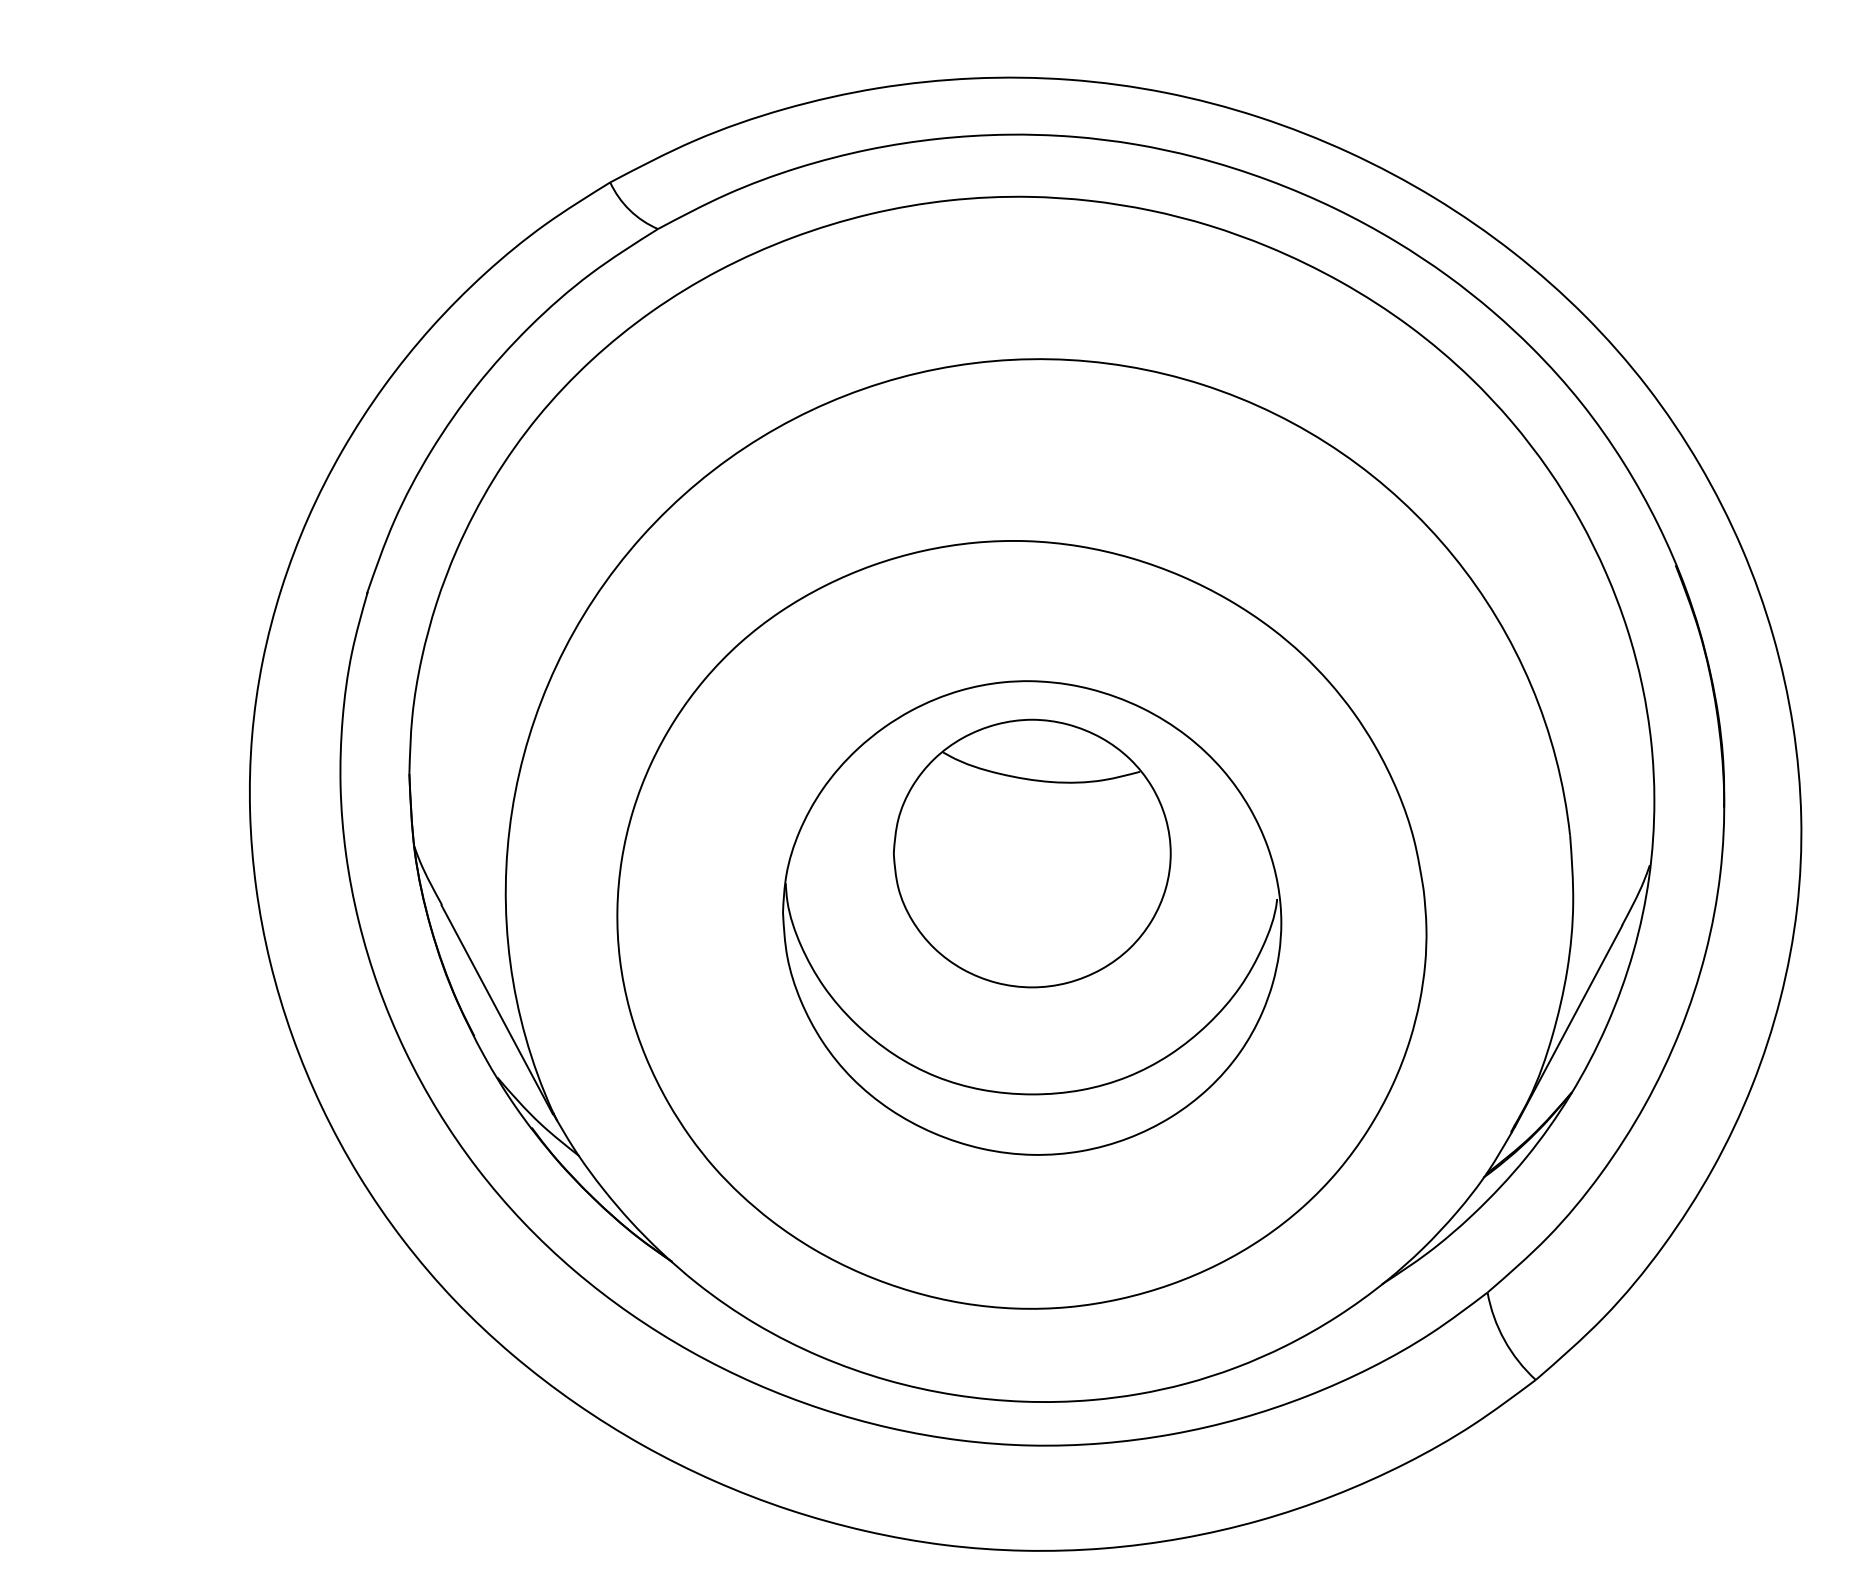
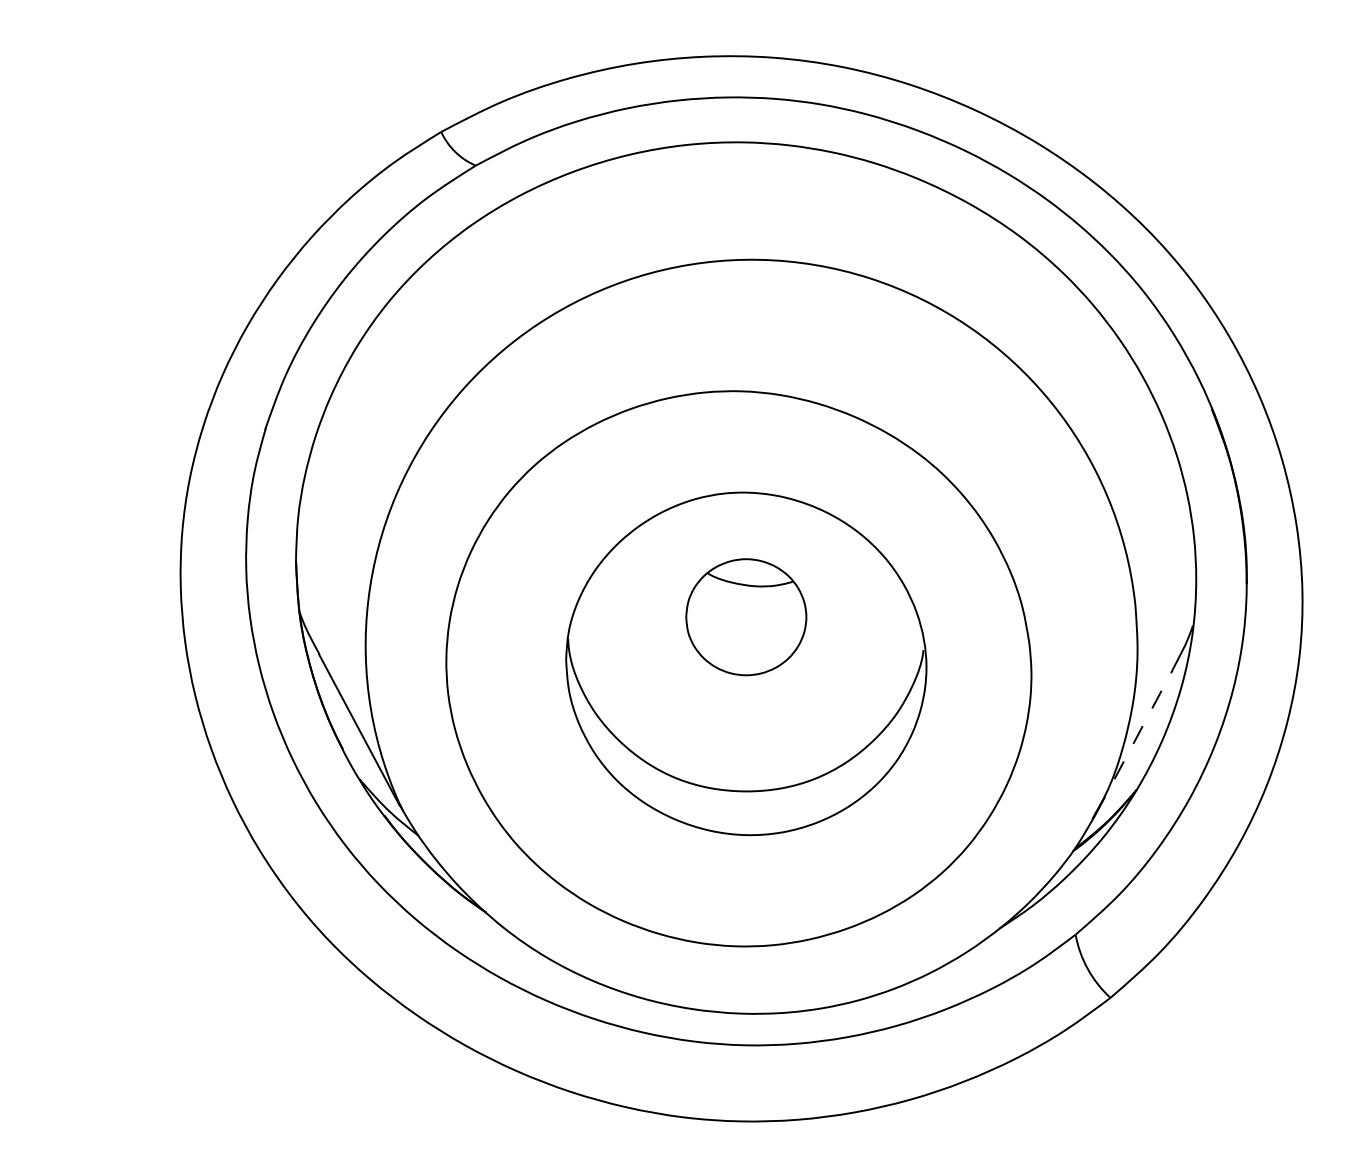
part: (1031, 853) -> (745, 617), size x0.6
line: (1568, 1026) -> (1134, 742), solid -> dashed

